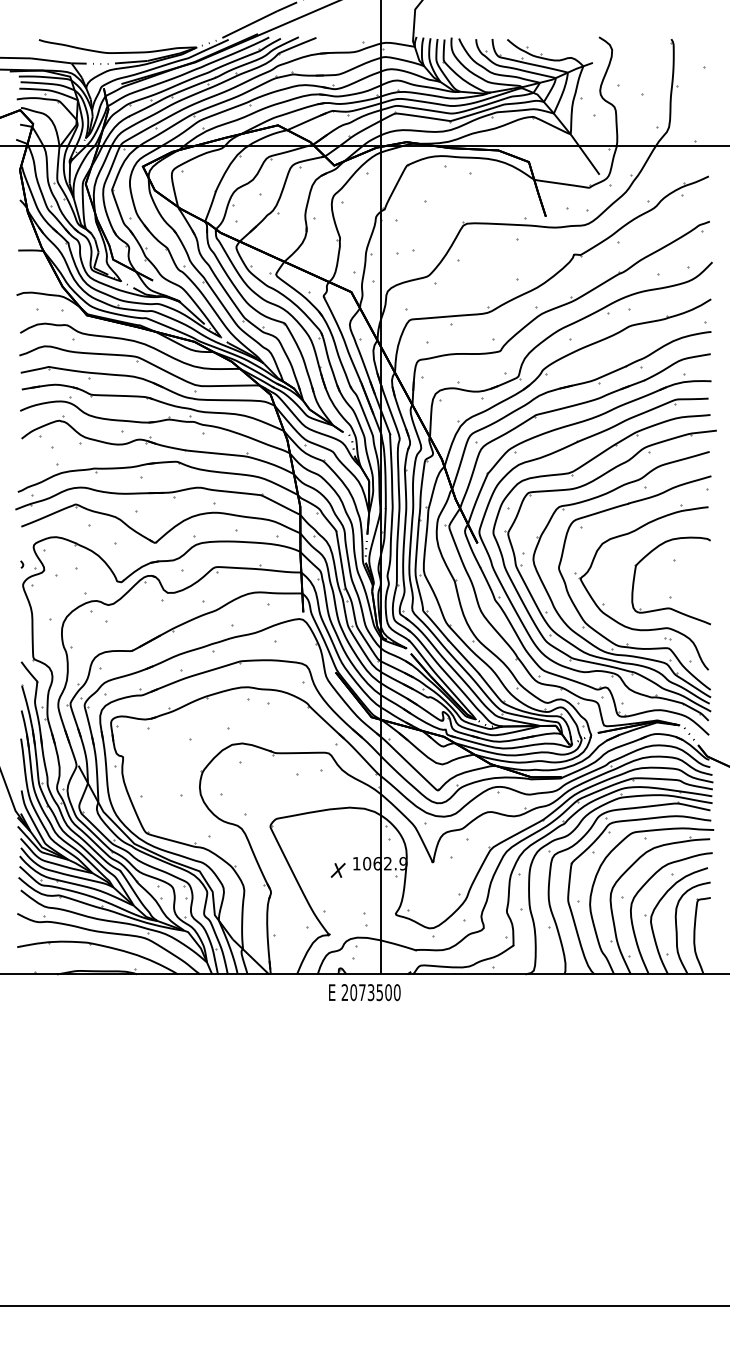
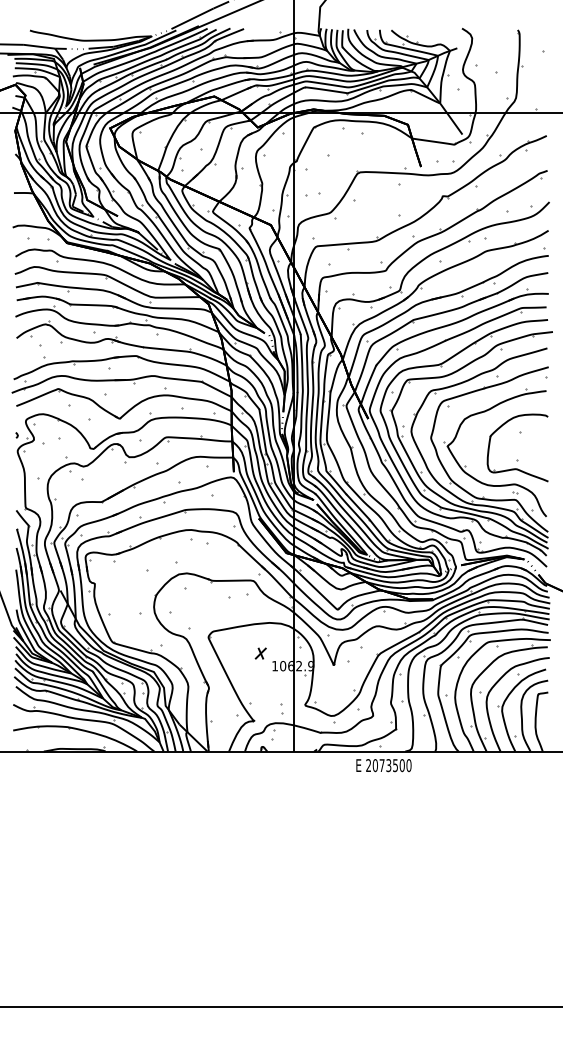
part: (337, 870) -> (260, 653), moved
text: (364, 992) -> (383, 765), moved

